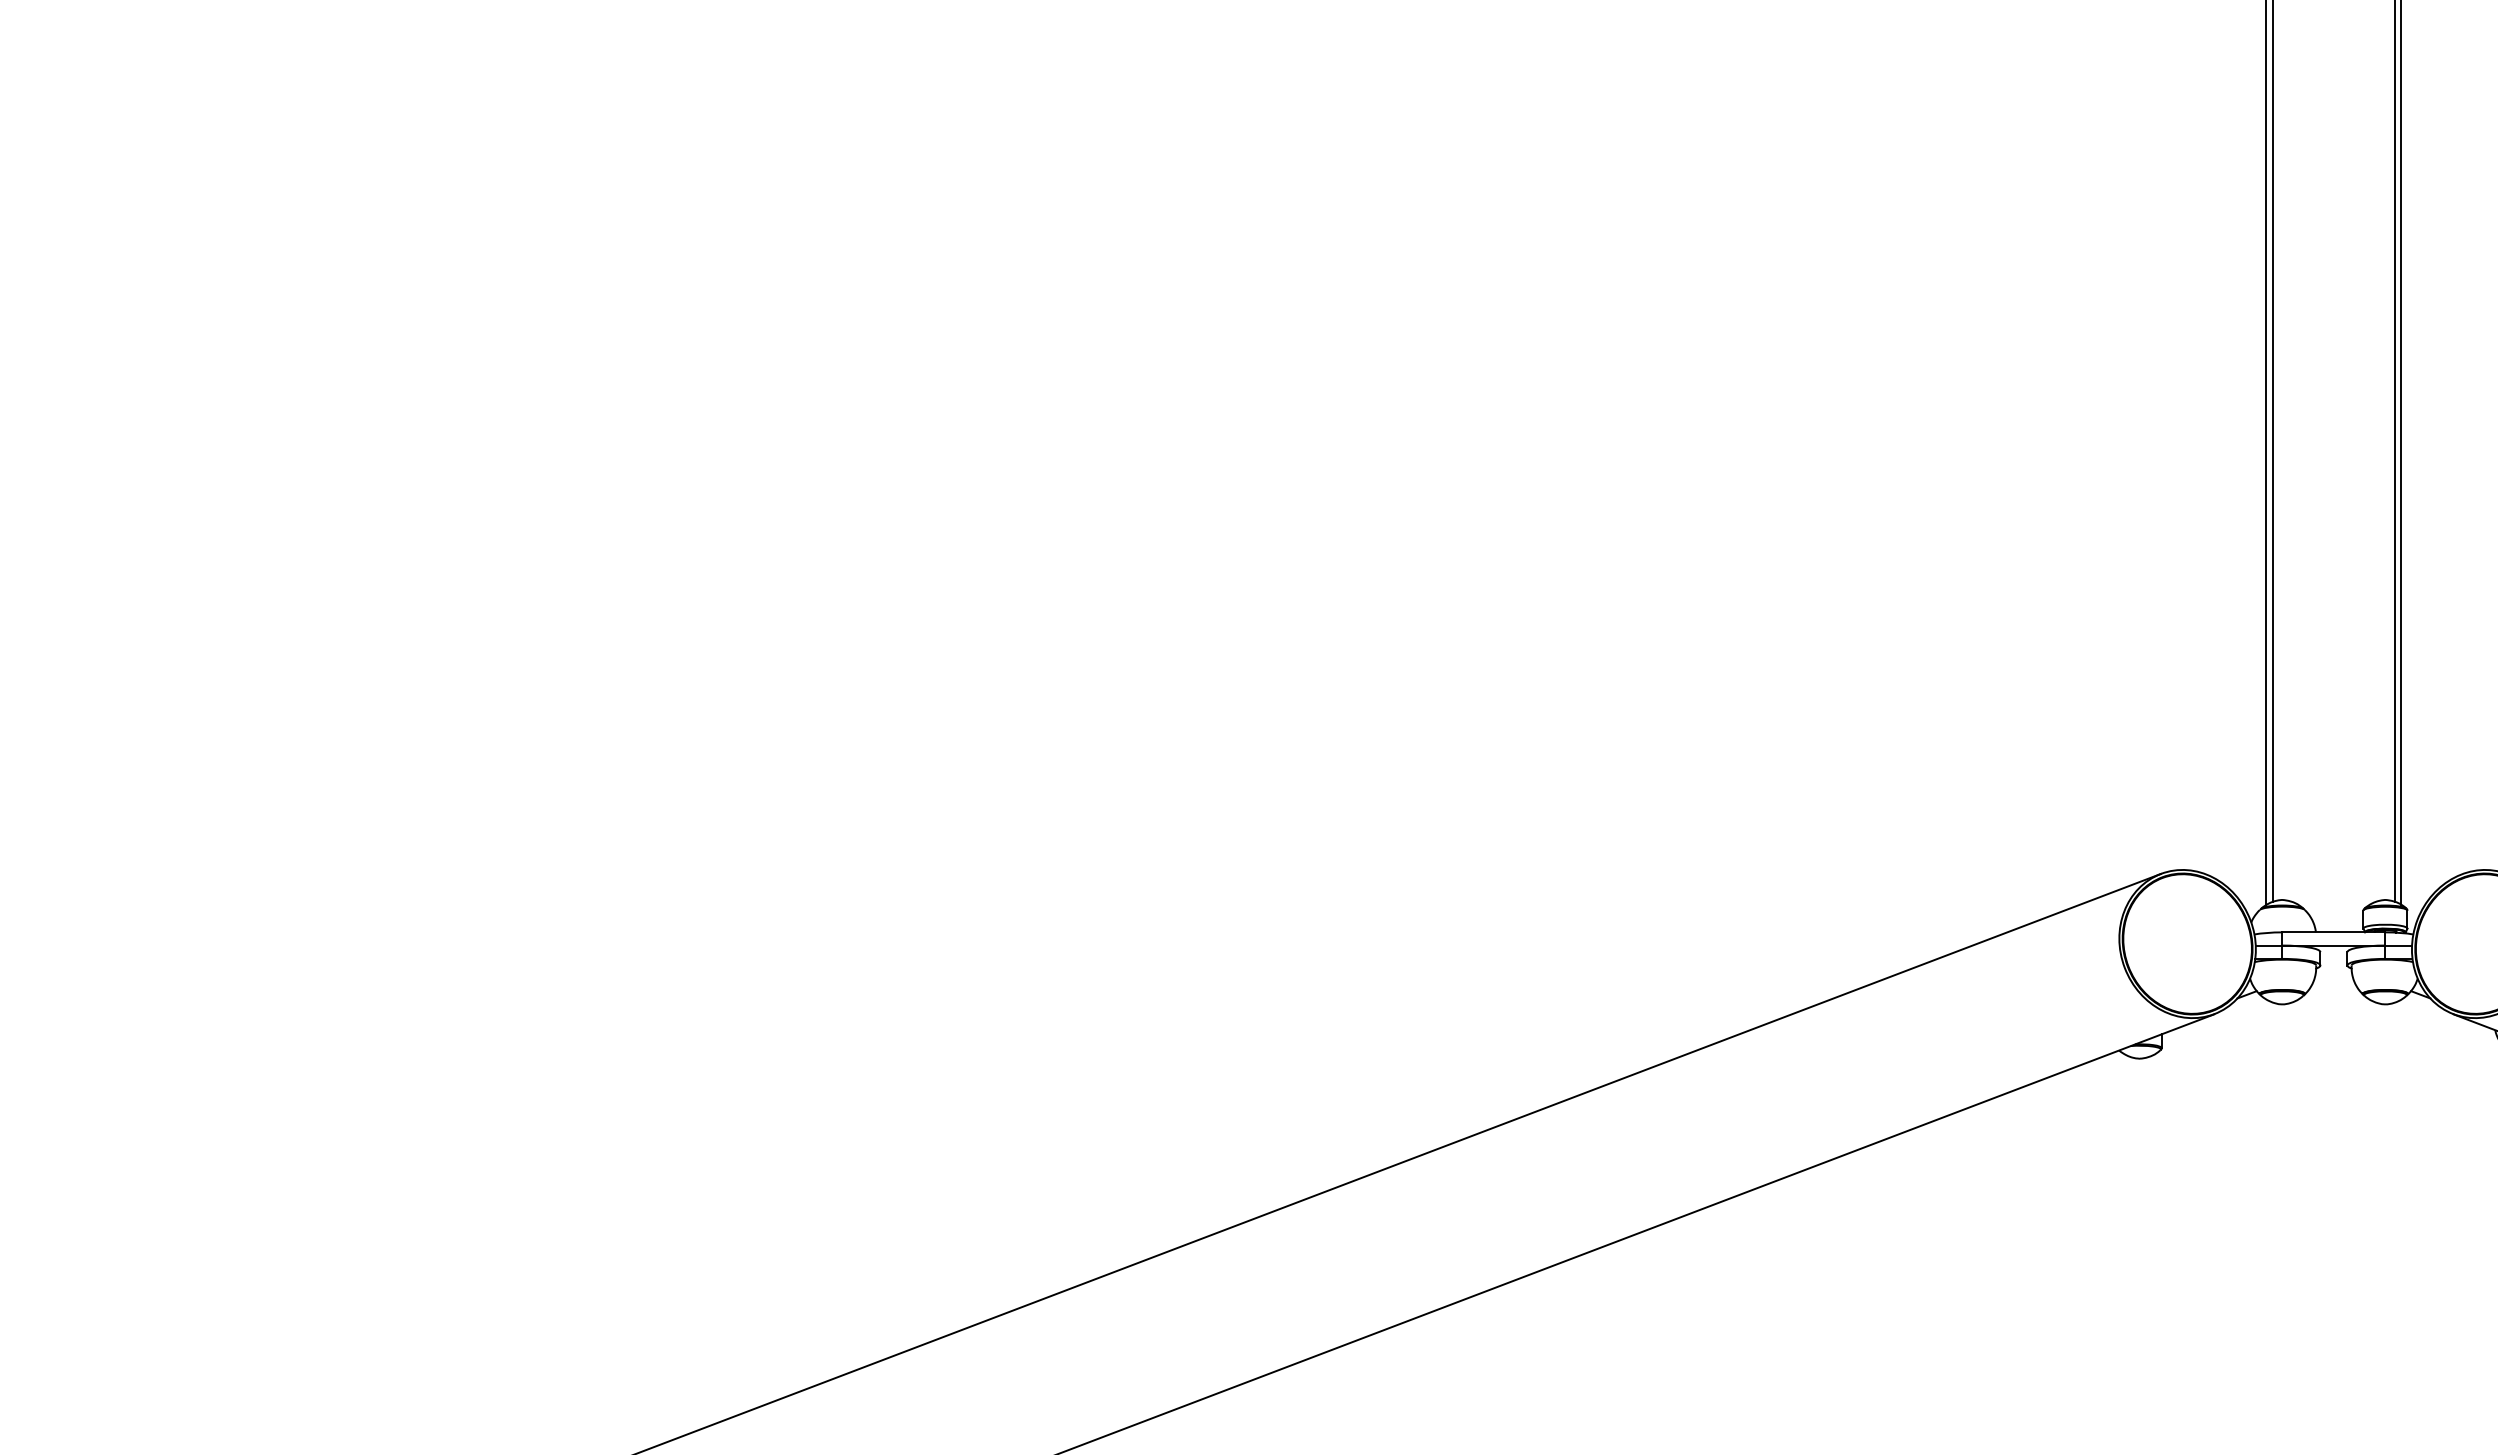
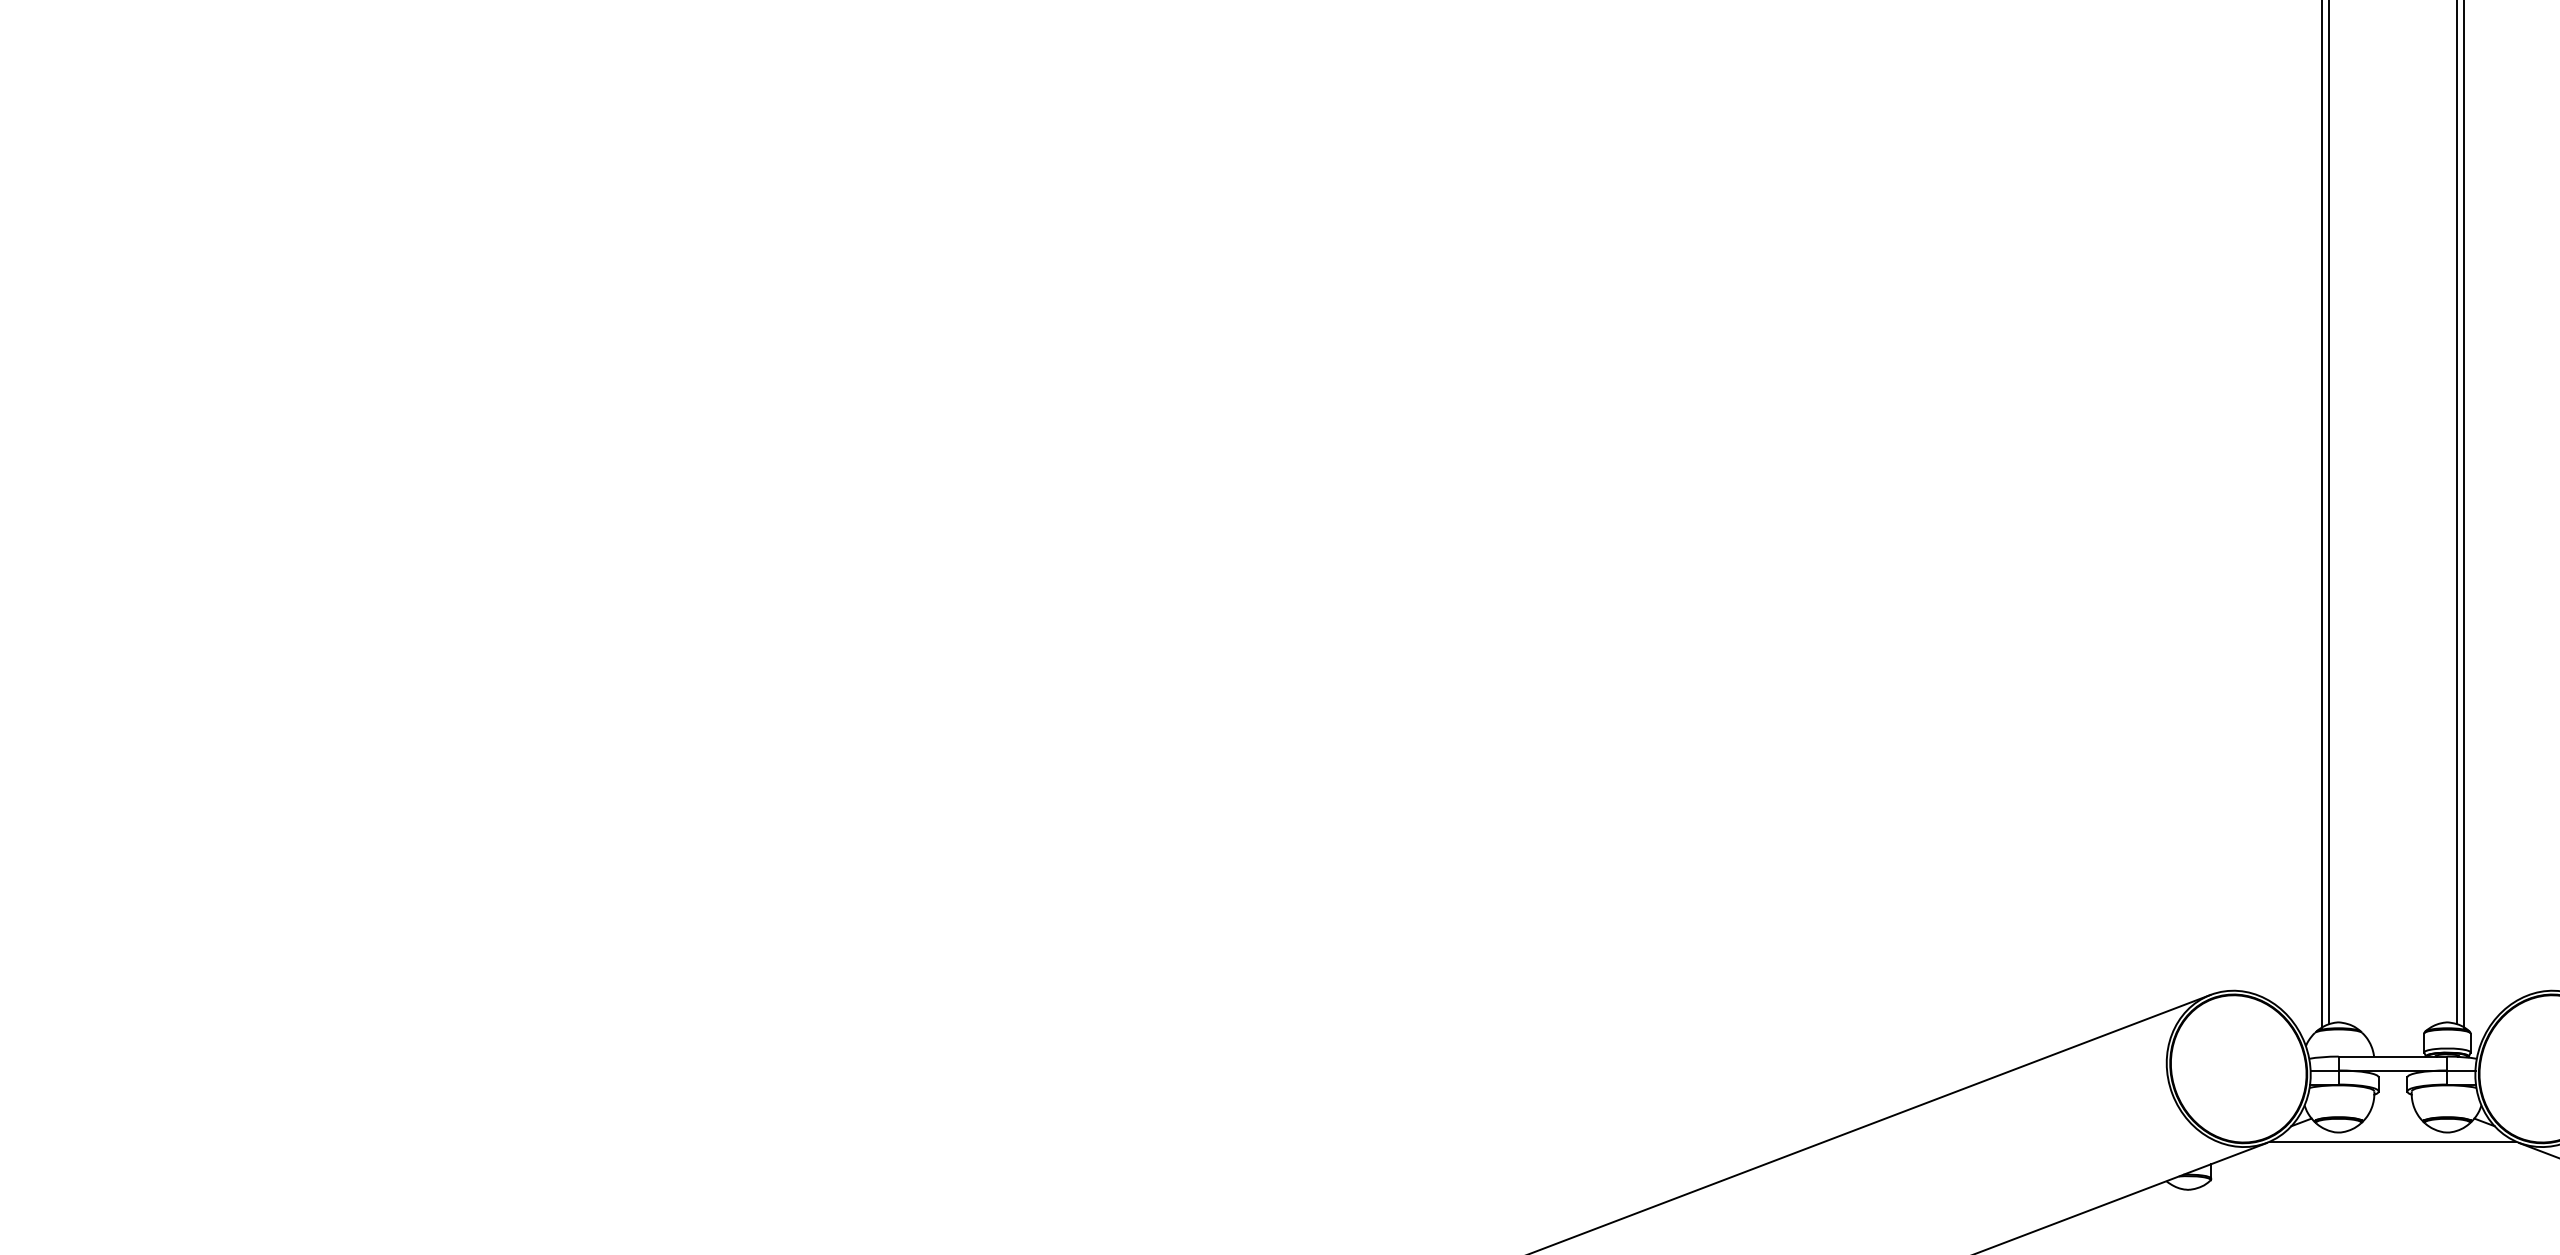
line: (2333, 1013) -> (2392, 1142), added

